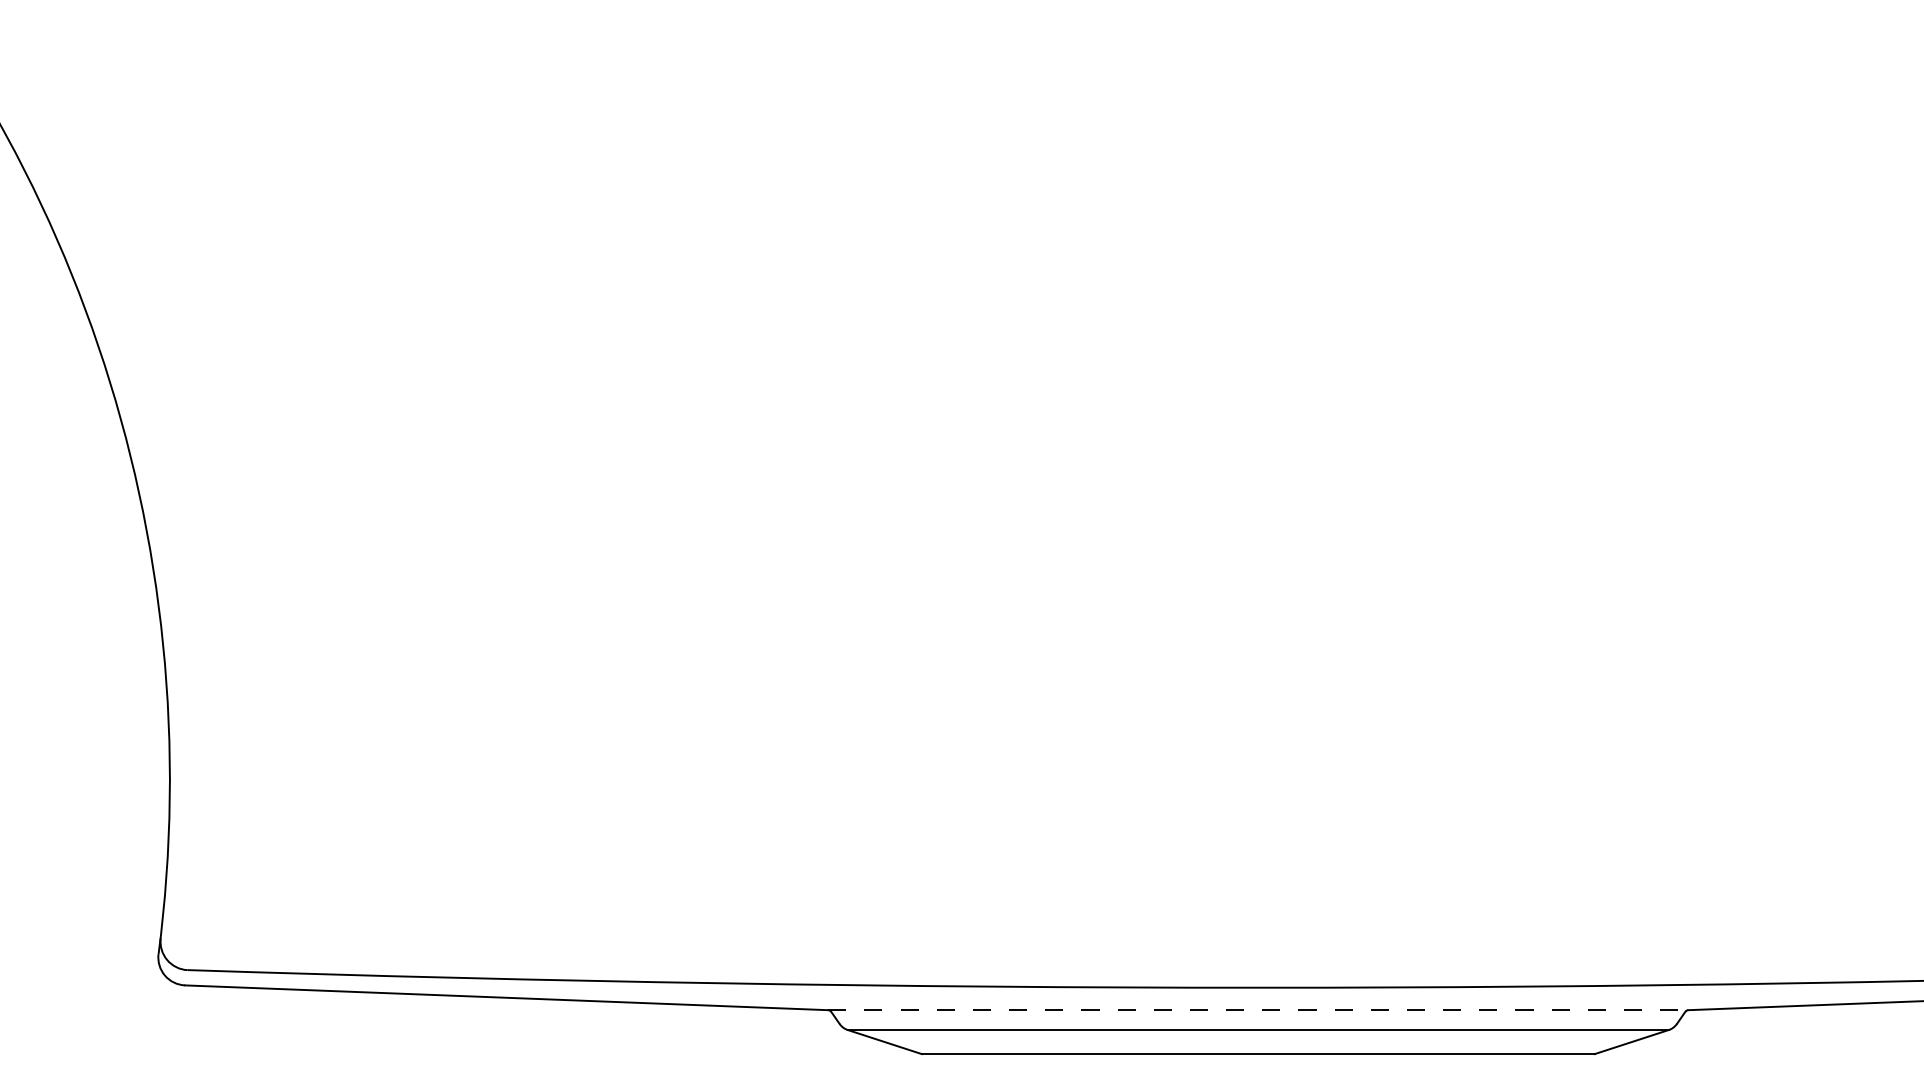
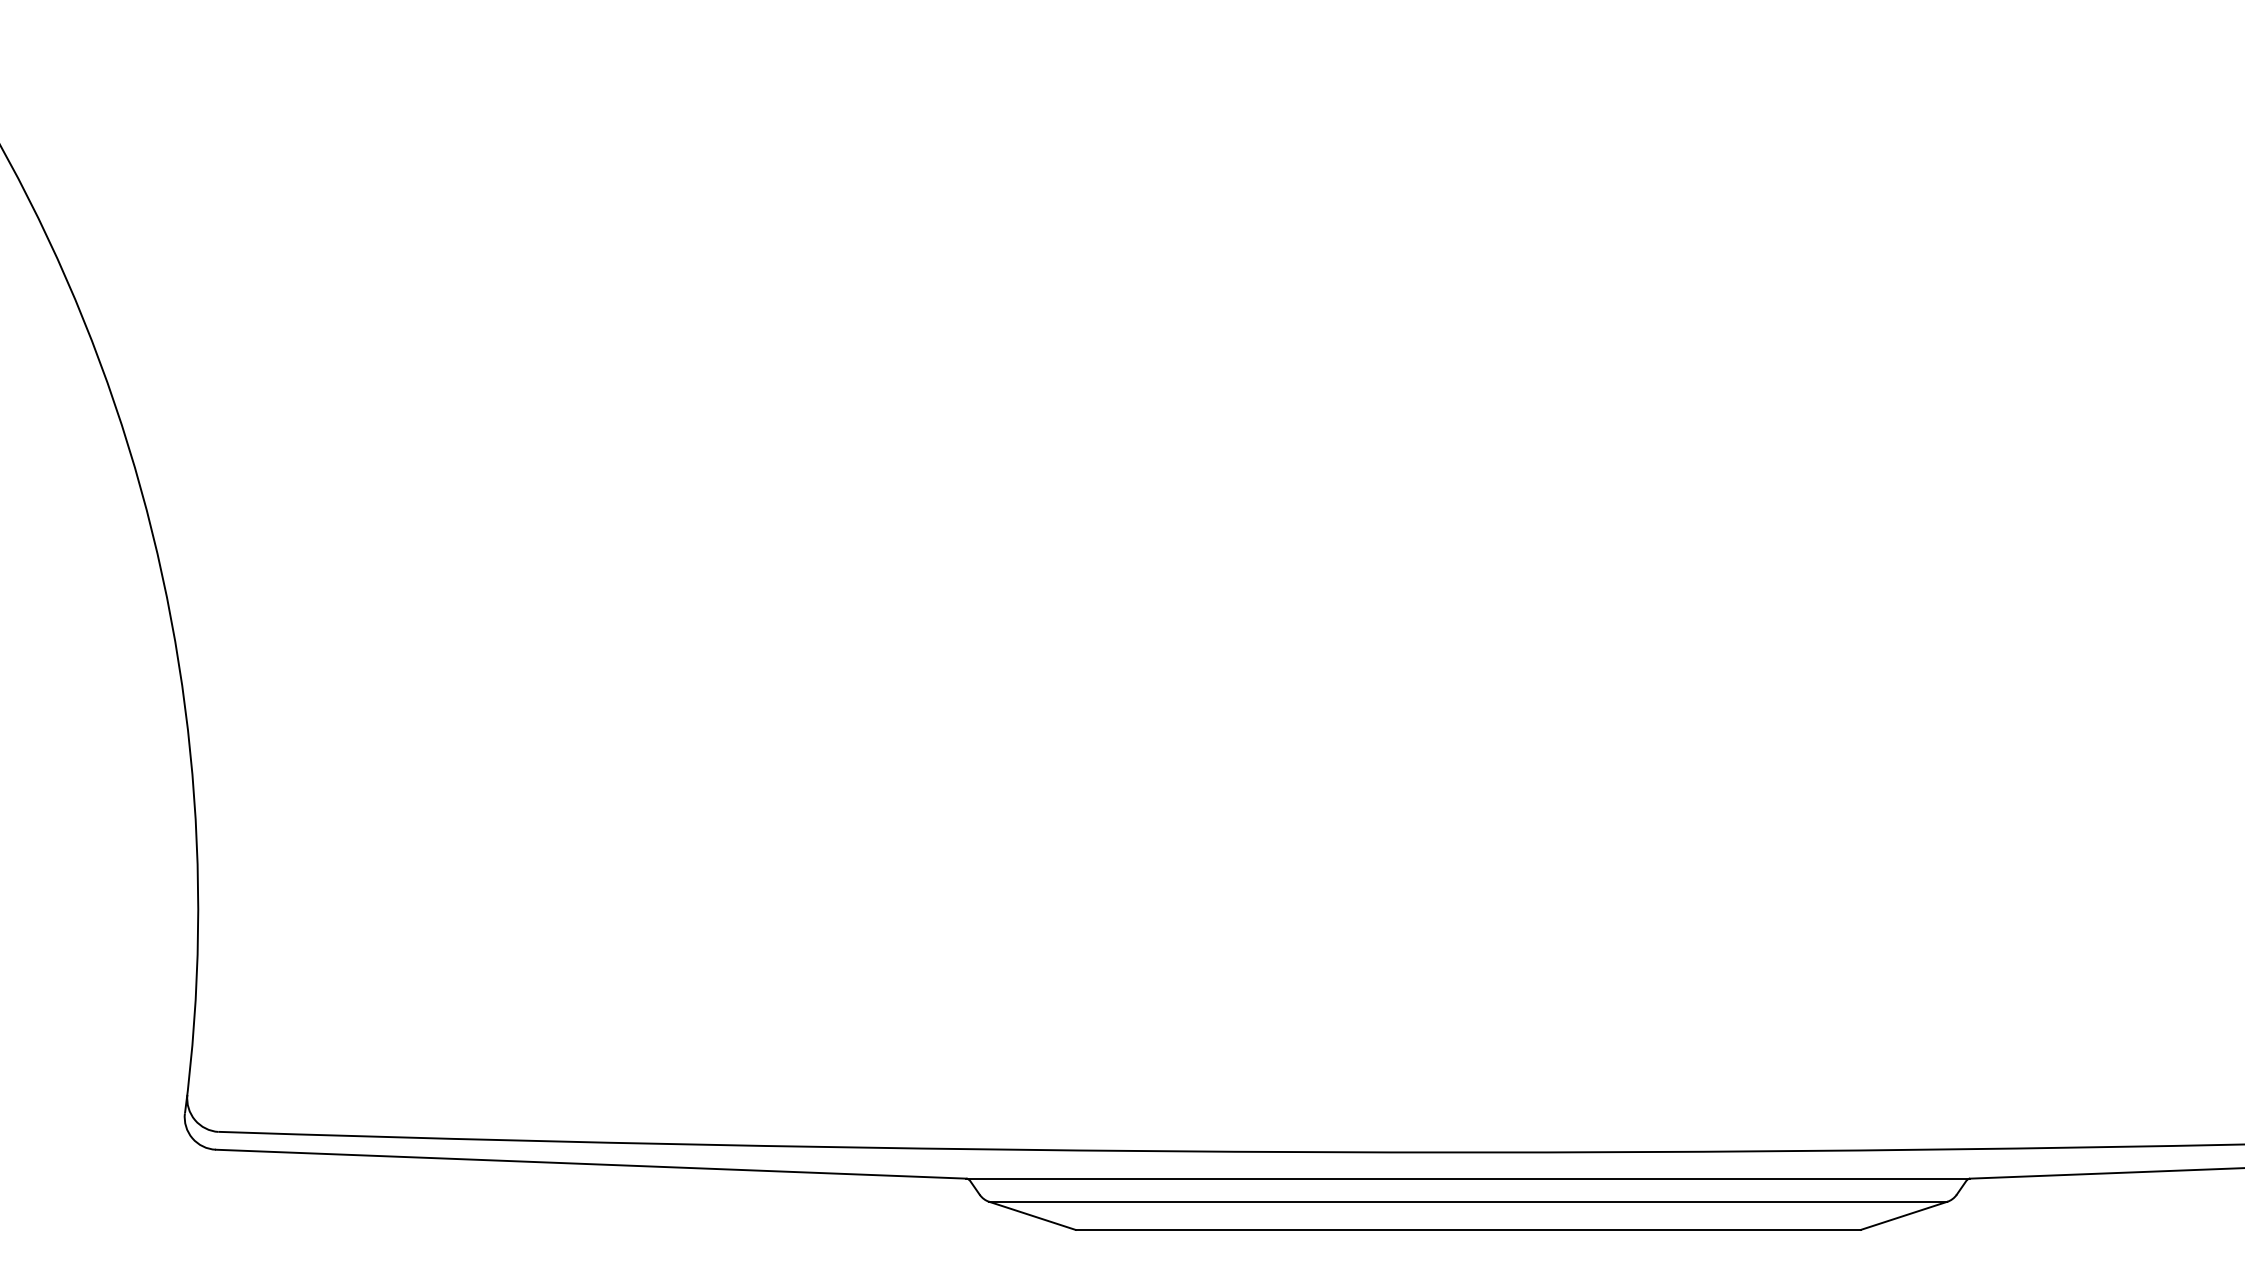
line: (1258, 1010) -> (1468, 1179), dashed -> solid

